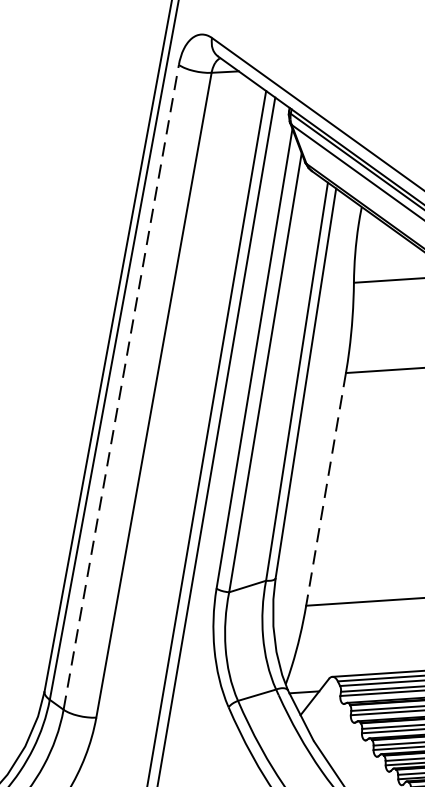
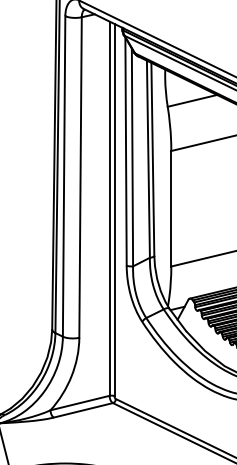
line: (122, 385) -> (64, 175), dashed -> solid
line: (326, 488) -> (171, 208), dashed -> solid

